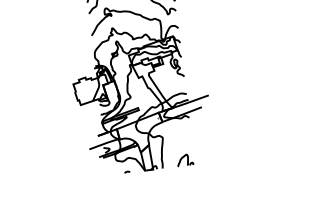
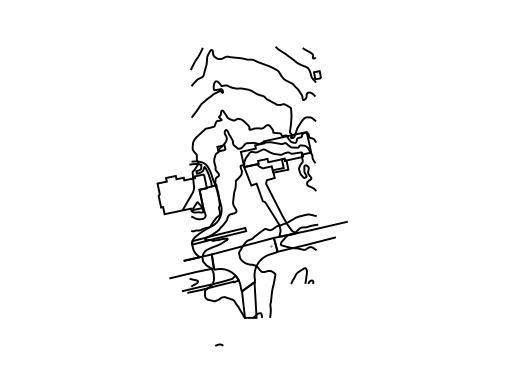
part: (185, 160) -> (302, 275), moved
curve: (127, 171) -> (219, 344), moved

